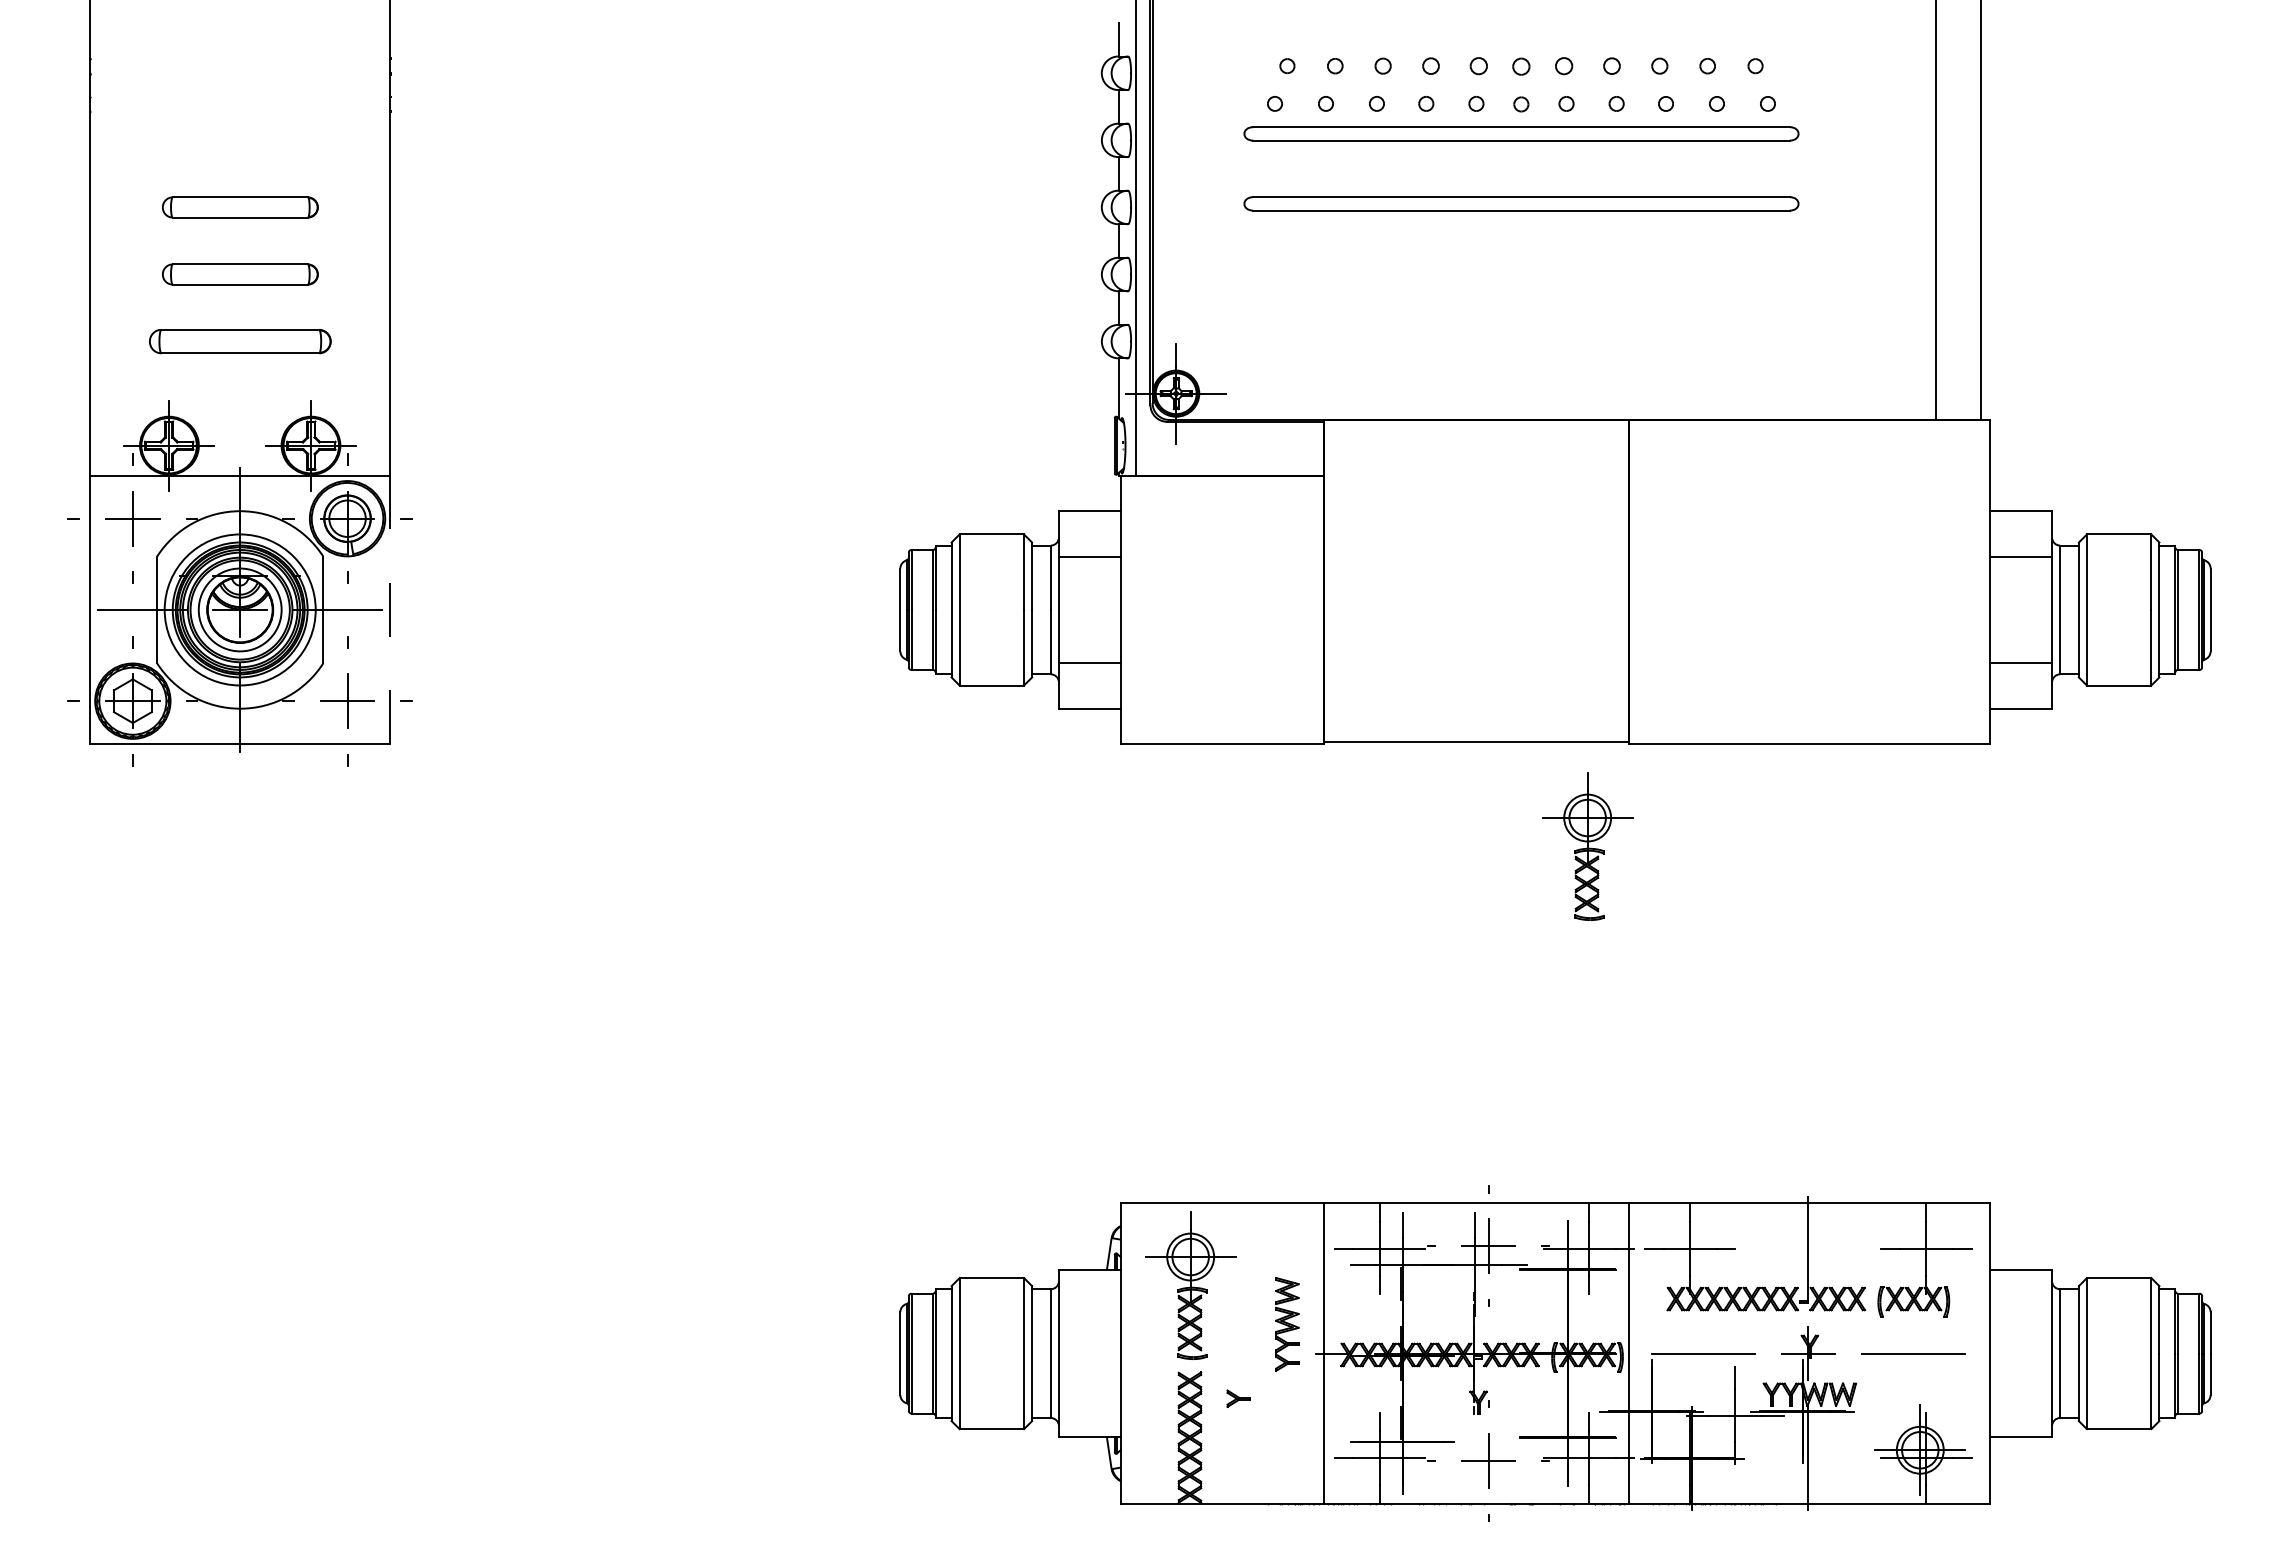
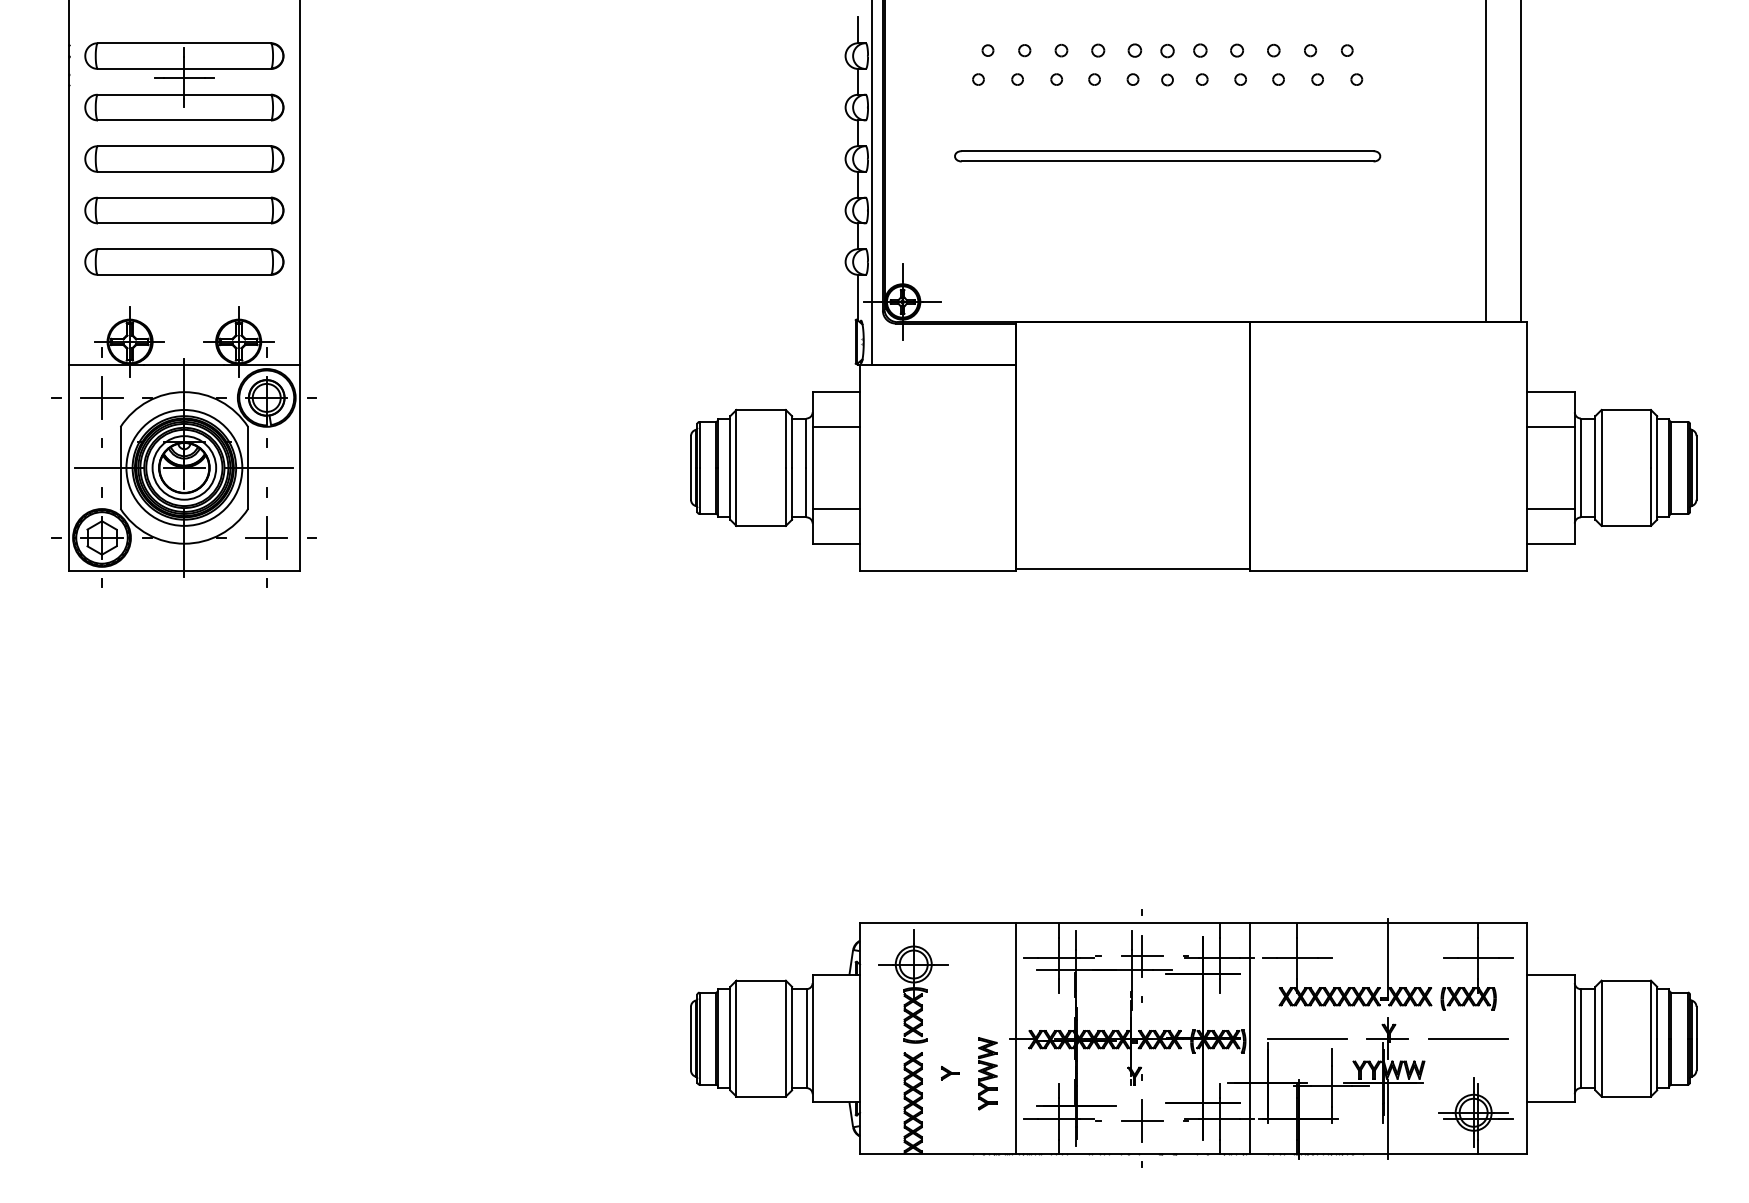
part: (240, 106) -> (184, 81), added
part: (1521, 133) -> (1167, 102), removed
part: (240, 207) -> (184, 159), size x1.67
part: (240, 274) -> (184, 210), size x1.67
part: (240, 341) -> (184, 261), size x1.43
line: (390, 610) -> (299, 468), dashed -> solid
part: (1587, 846) -> (1218, 649), removed
part: (1287, 1324) -> (988, 1073), moved

